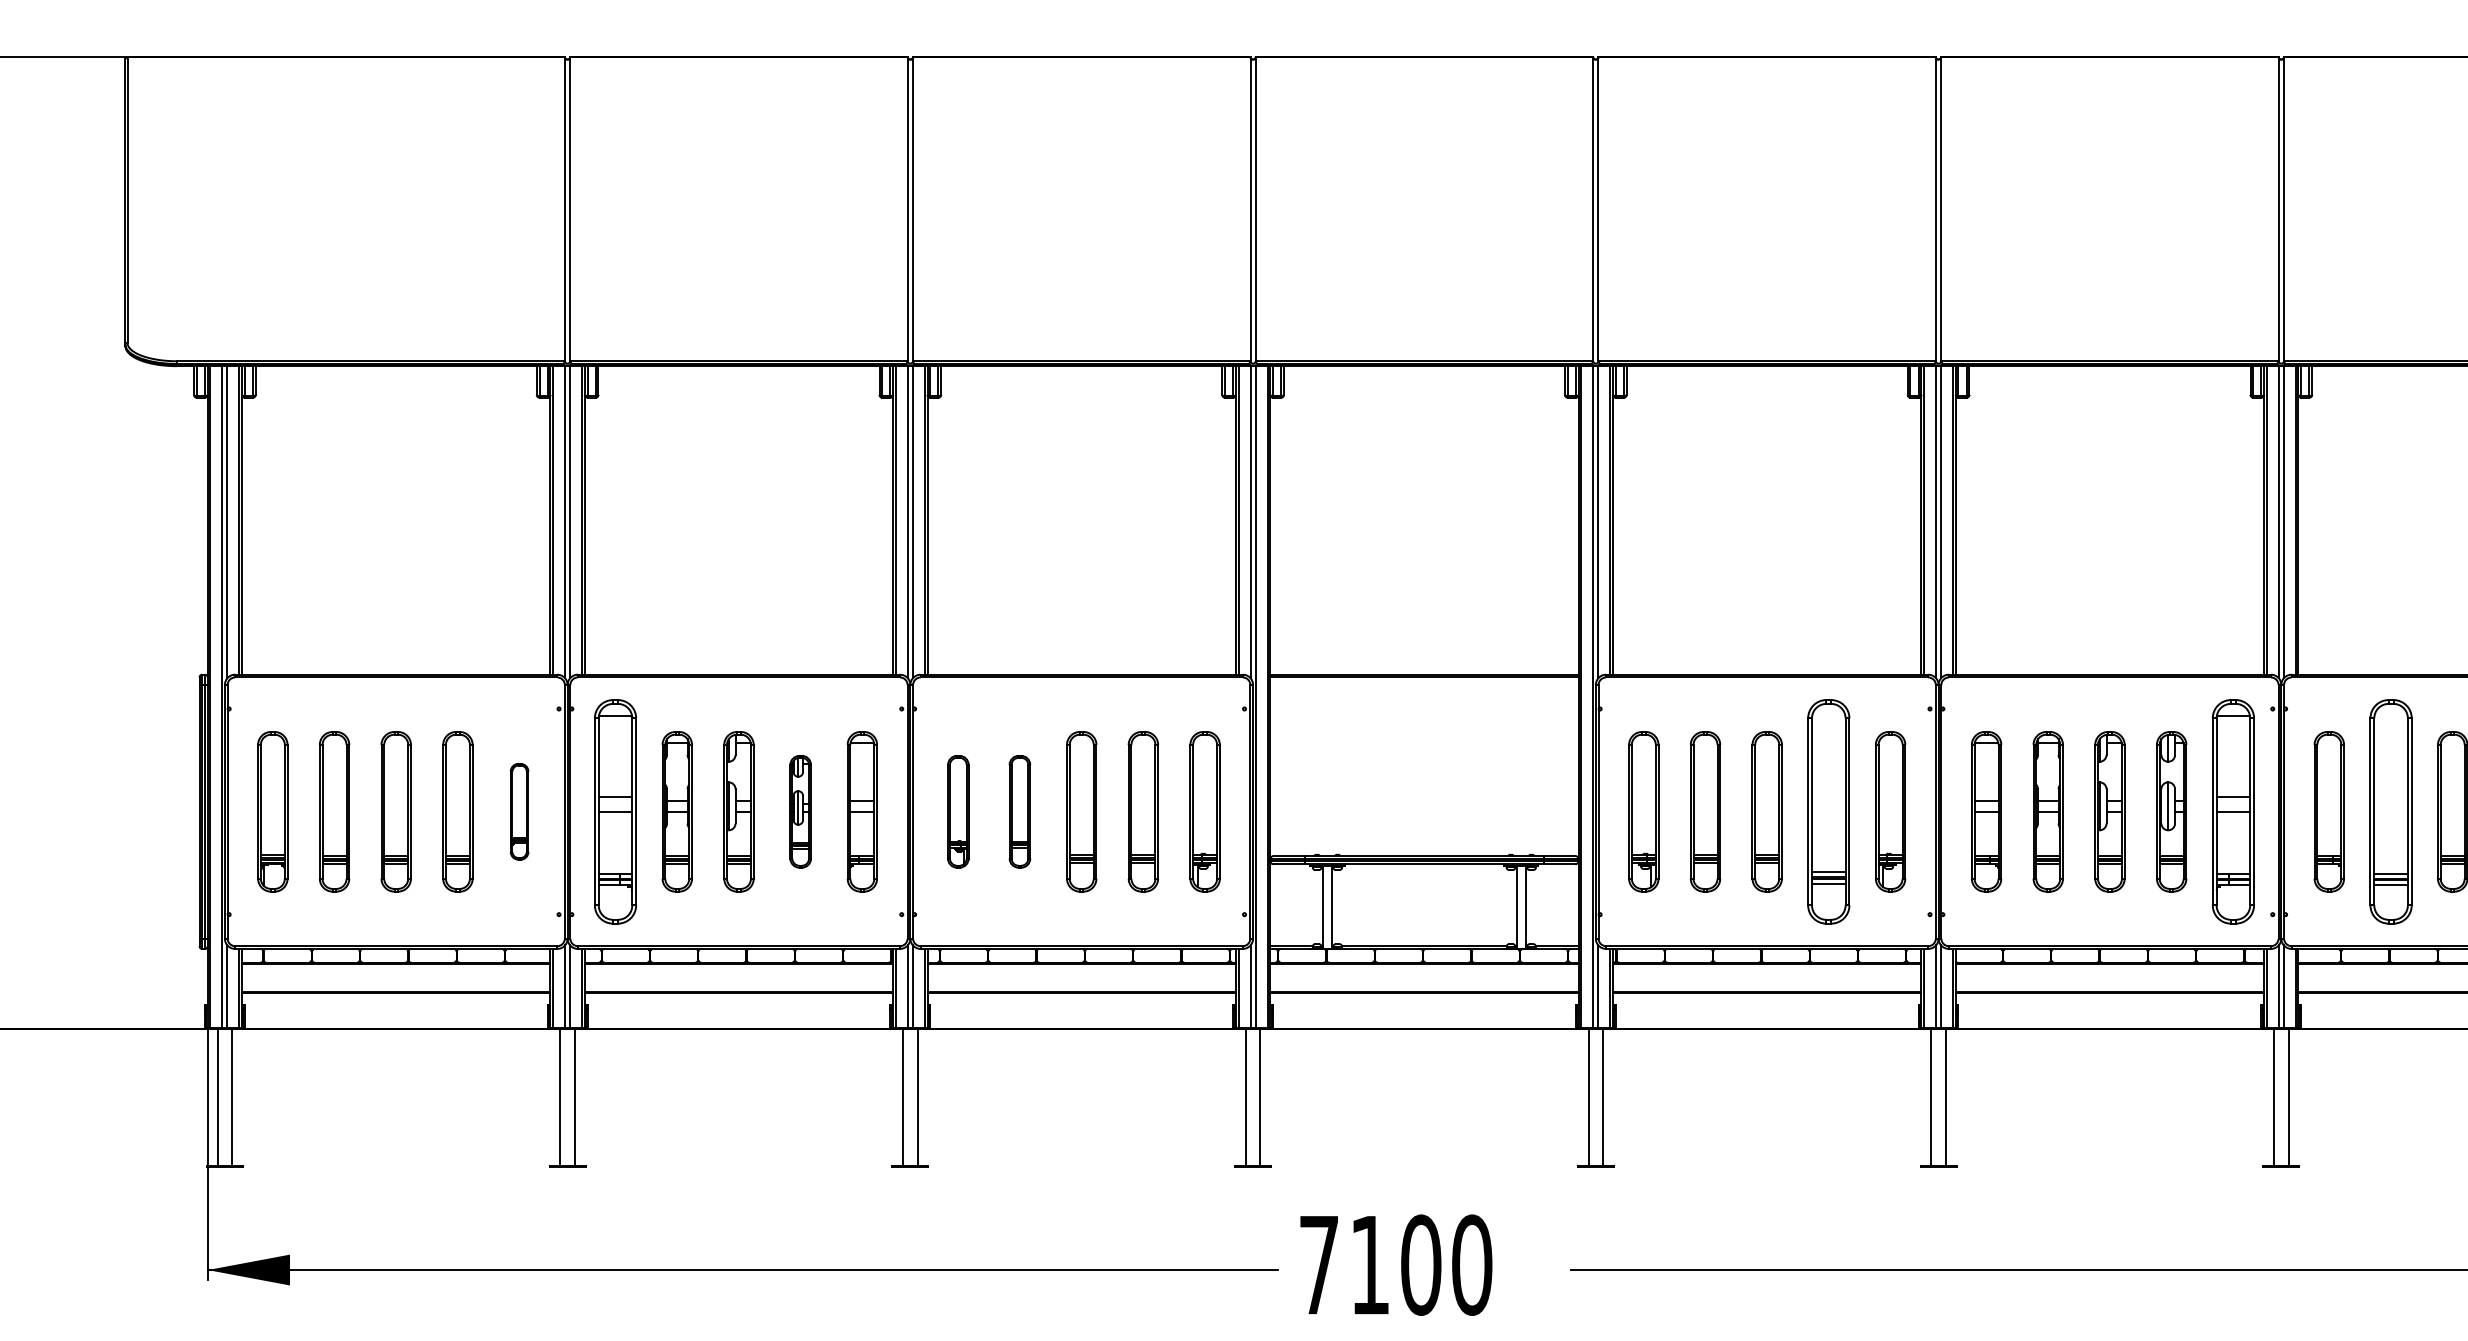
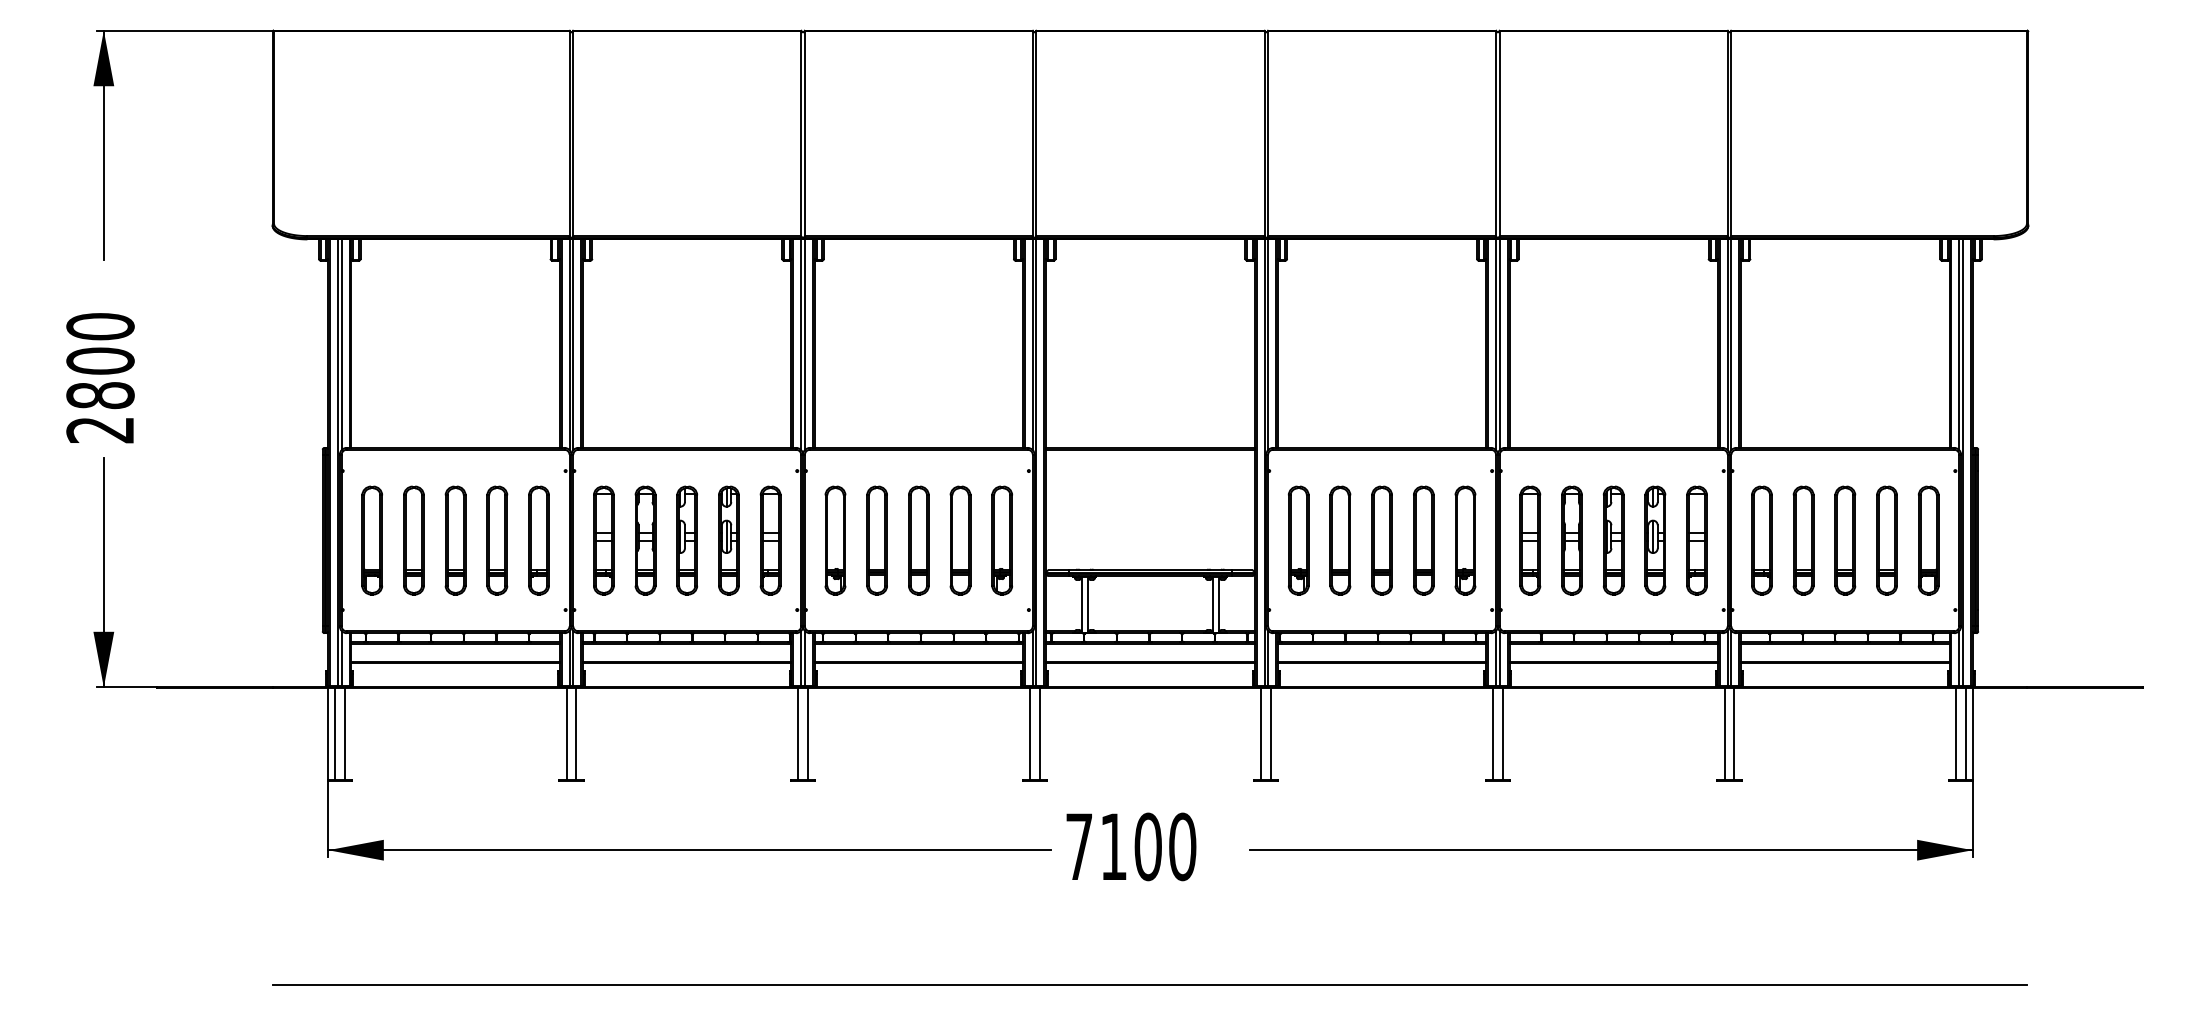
part: (518, 811) -> (538, 540), size x1.67
part: (615, 811) -> (603, 540), size x0.71
part: (800, 811) -> (728, 540), size x1.43
part: (958, 811) -> (835, 540), size x1.43
part: (1019, 811) -> (876, 540), size x1.43
part: (1828, 811) -> (1423, 540), size x0.71
part: (2232, 811) -> (1696, 540), size x0.71
part: (2390, 811) -> (1803, 540), size x0.71

